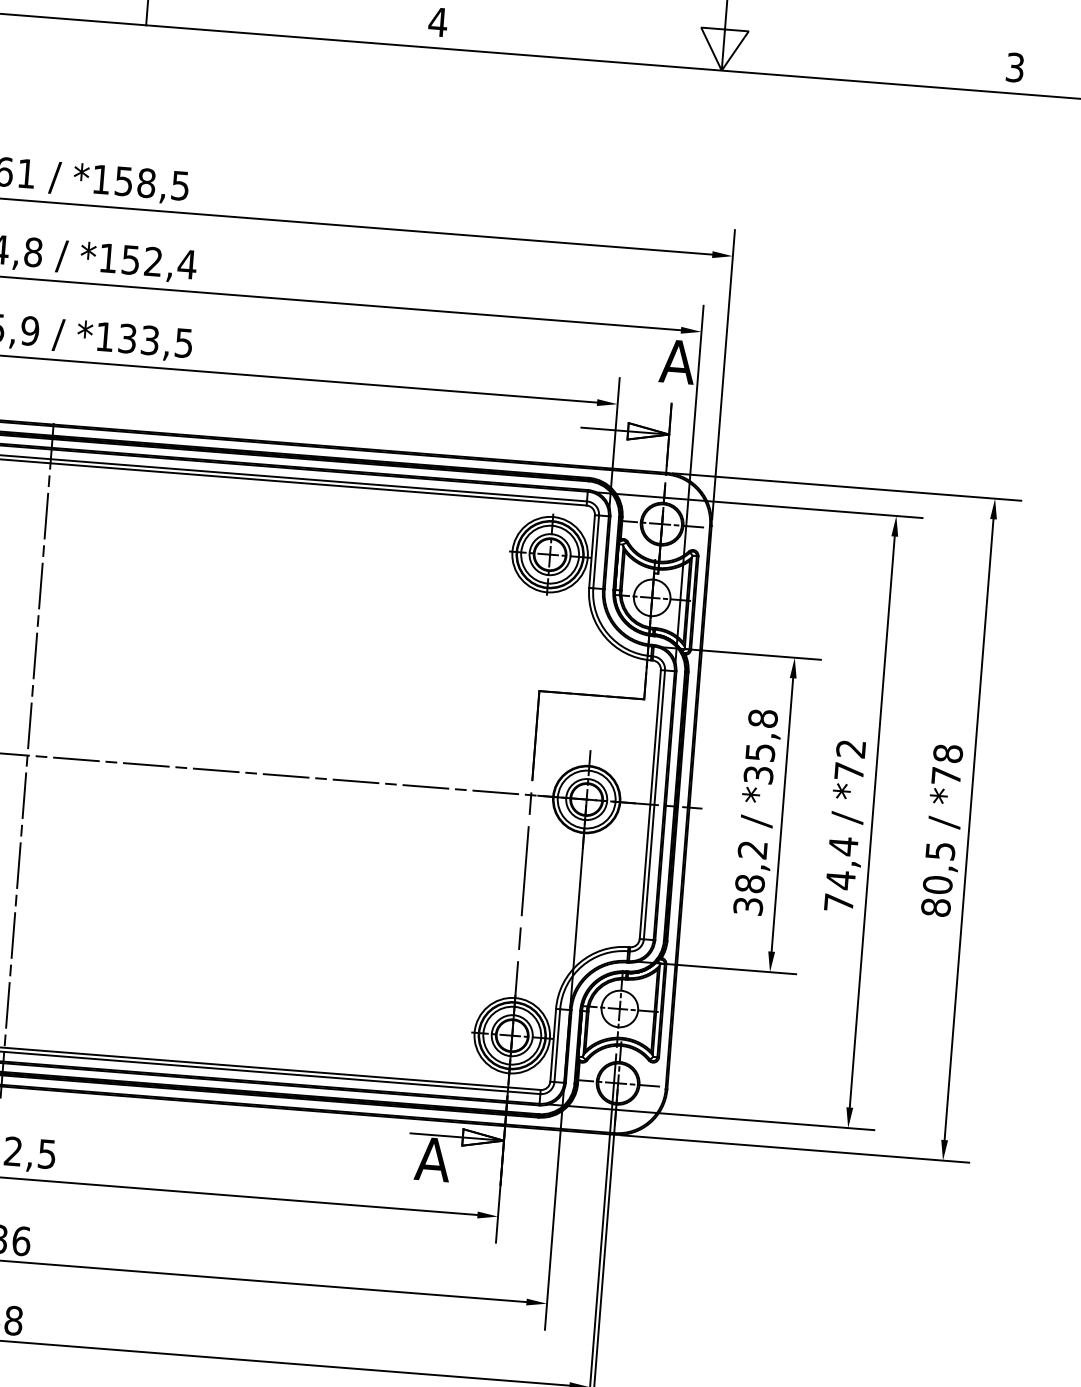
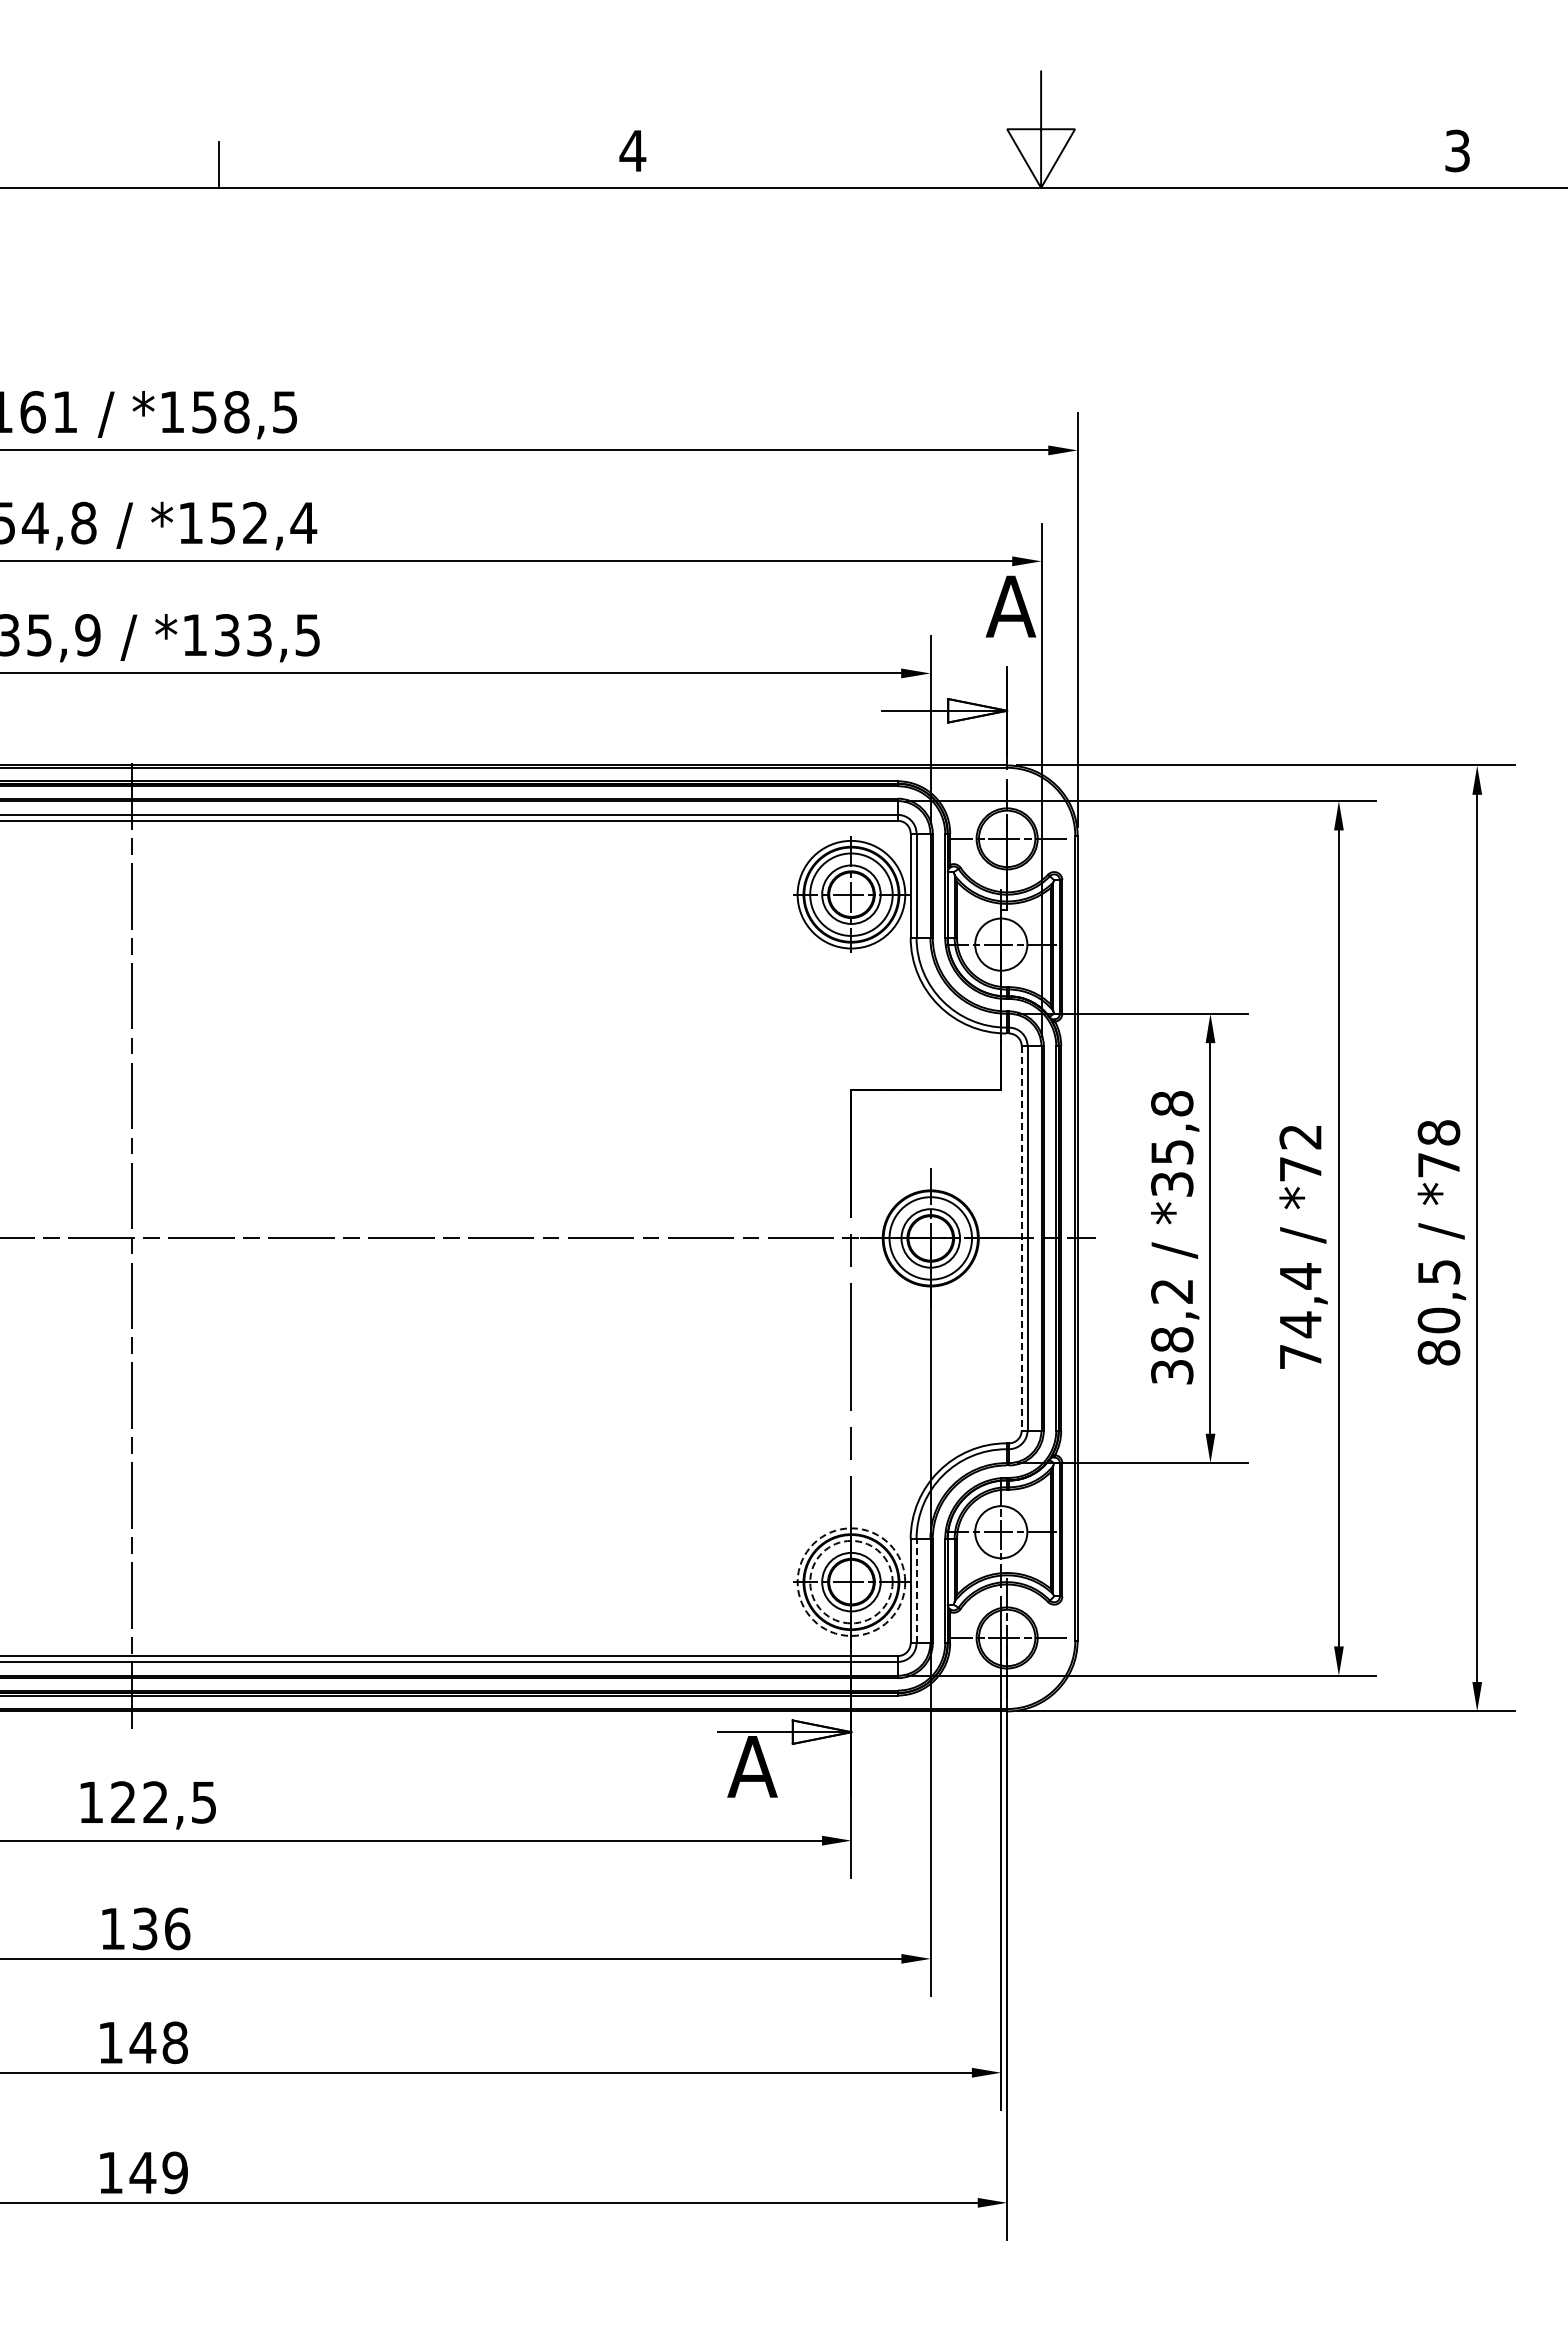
line: (650, 804) -> (1021, 1238), solid -> dashed
circle: (512, 1035) -> (851, 1581), solid -> dashed
circle: (512, 1035) -> (851, 1581), solid -> dashed
line: (557, 1045) -> (916, 1591), solid -> dashed

